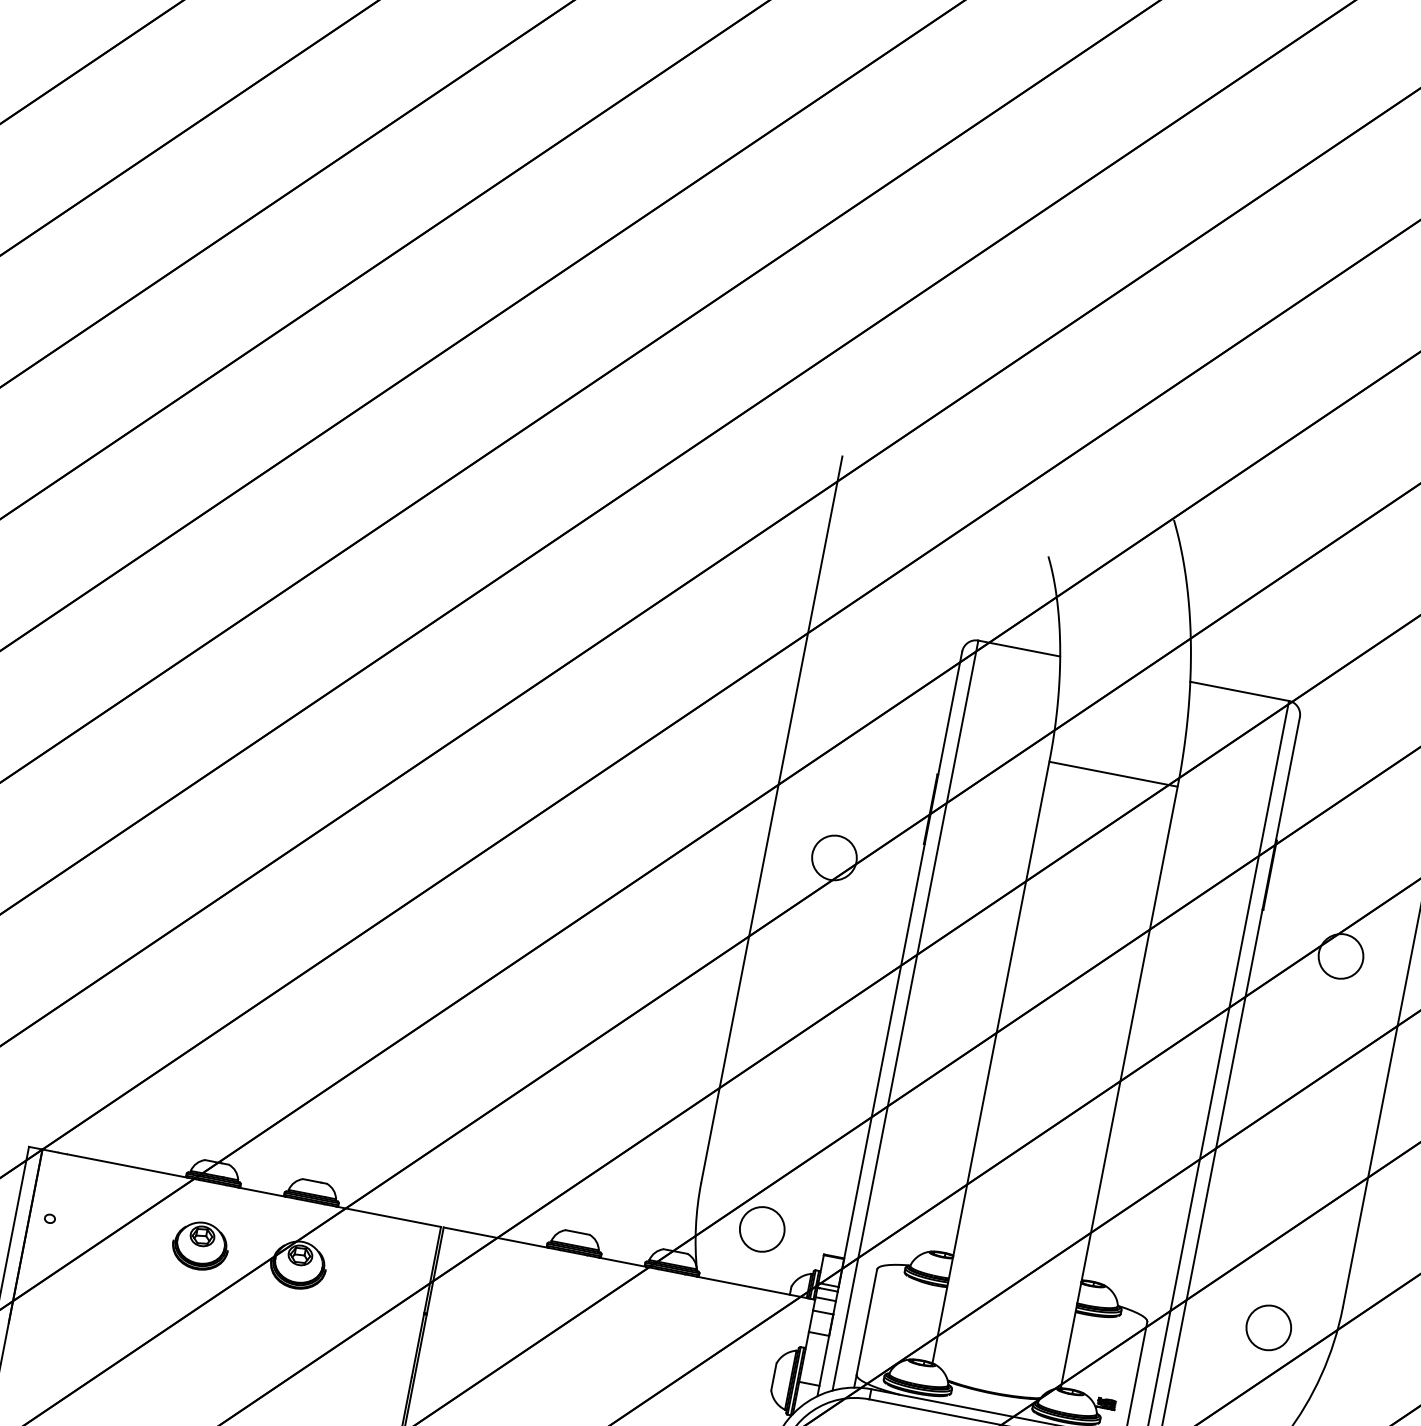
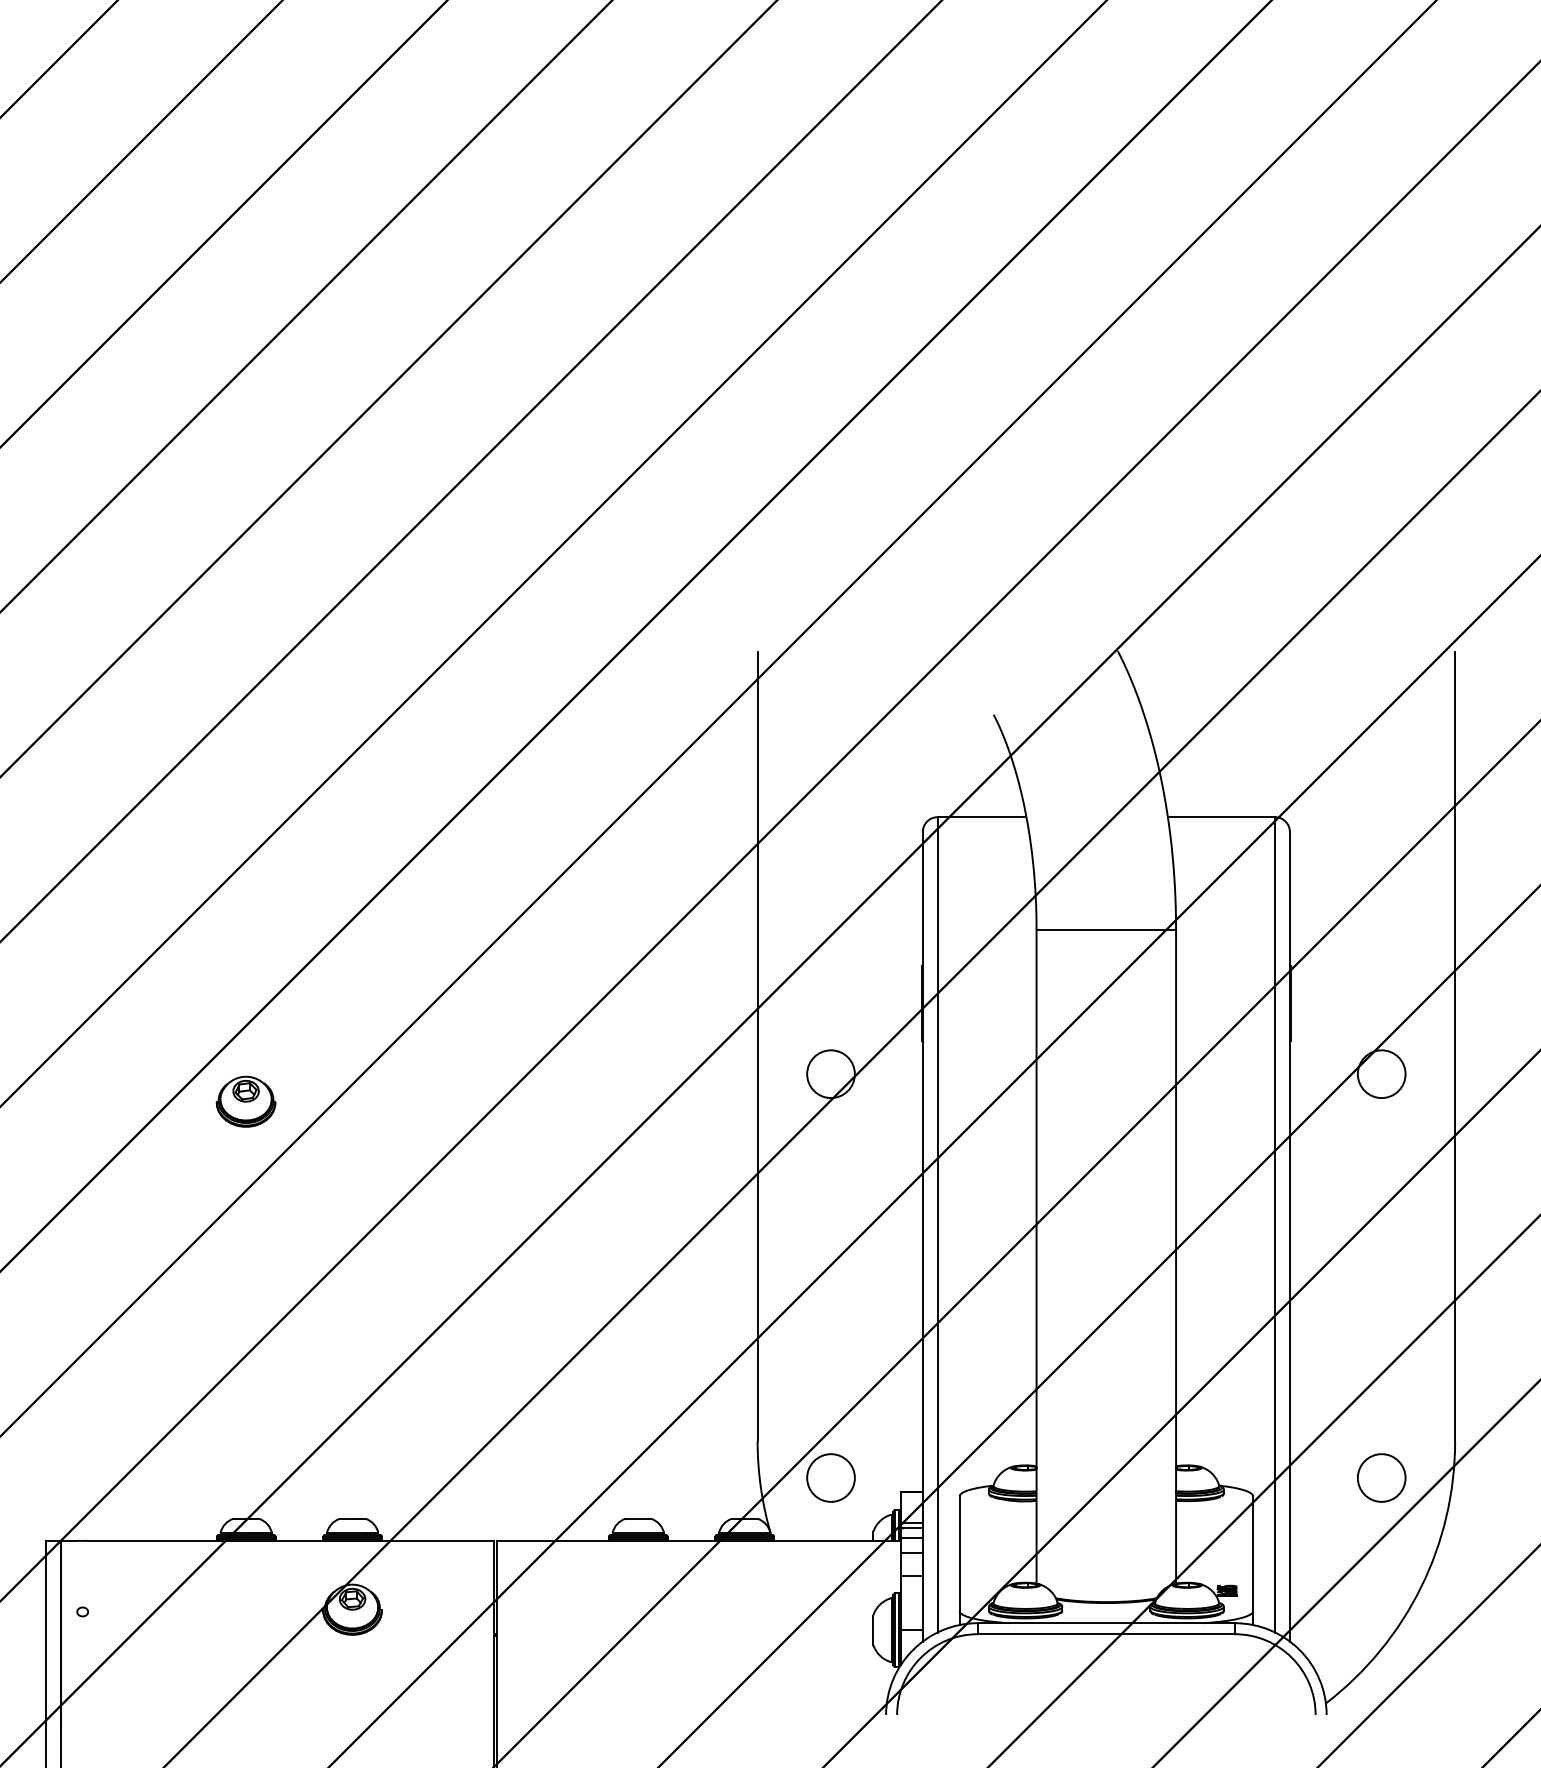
part: (200, 1245) -> (245, 1101), moved

